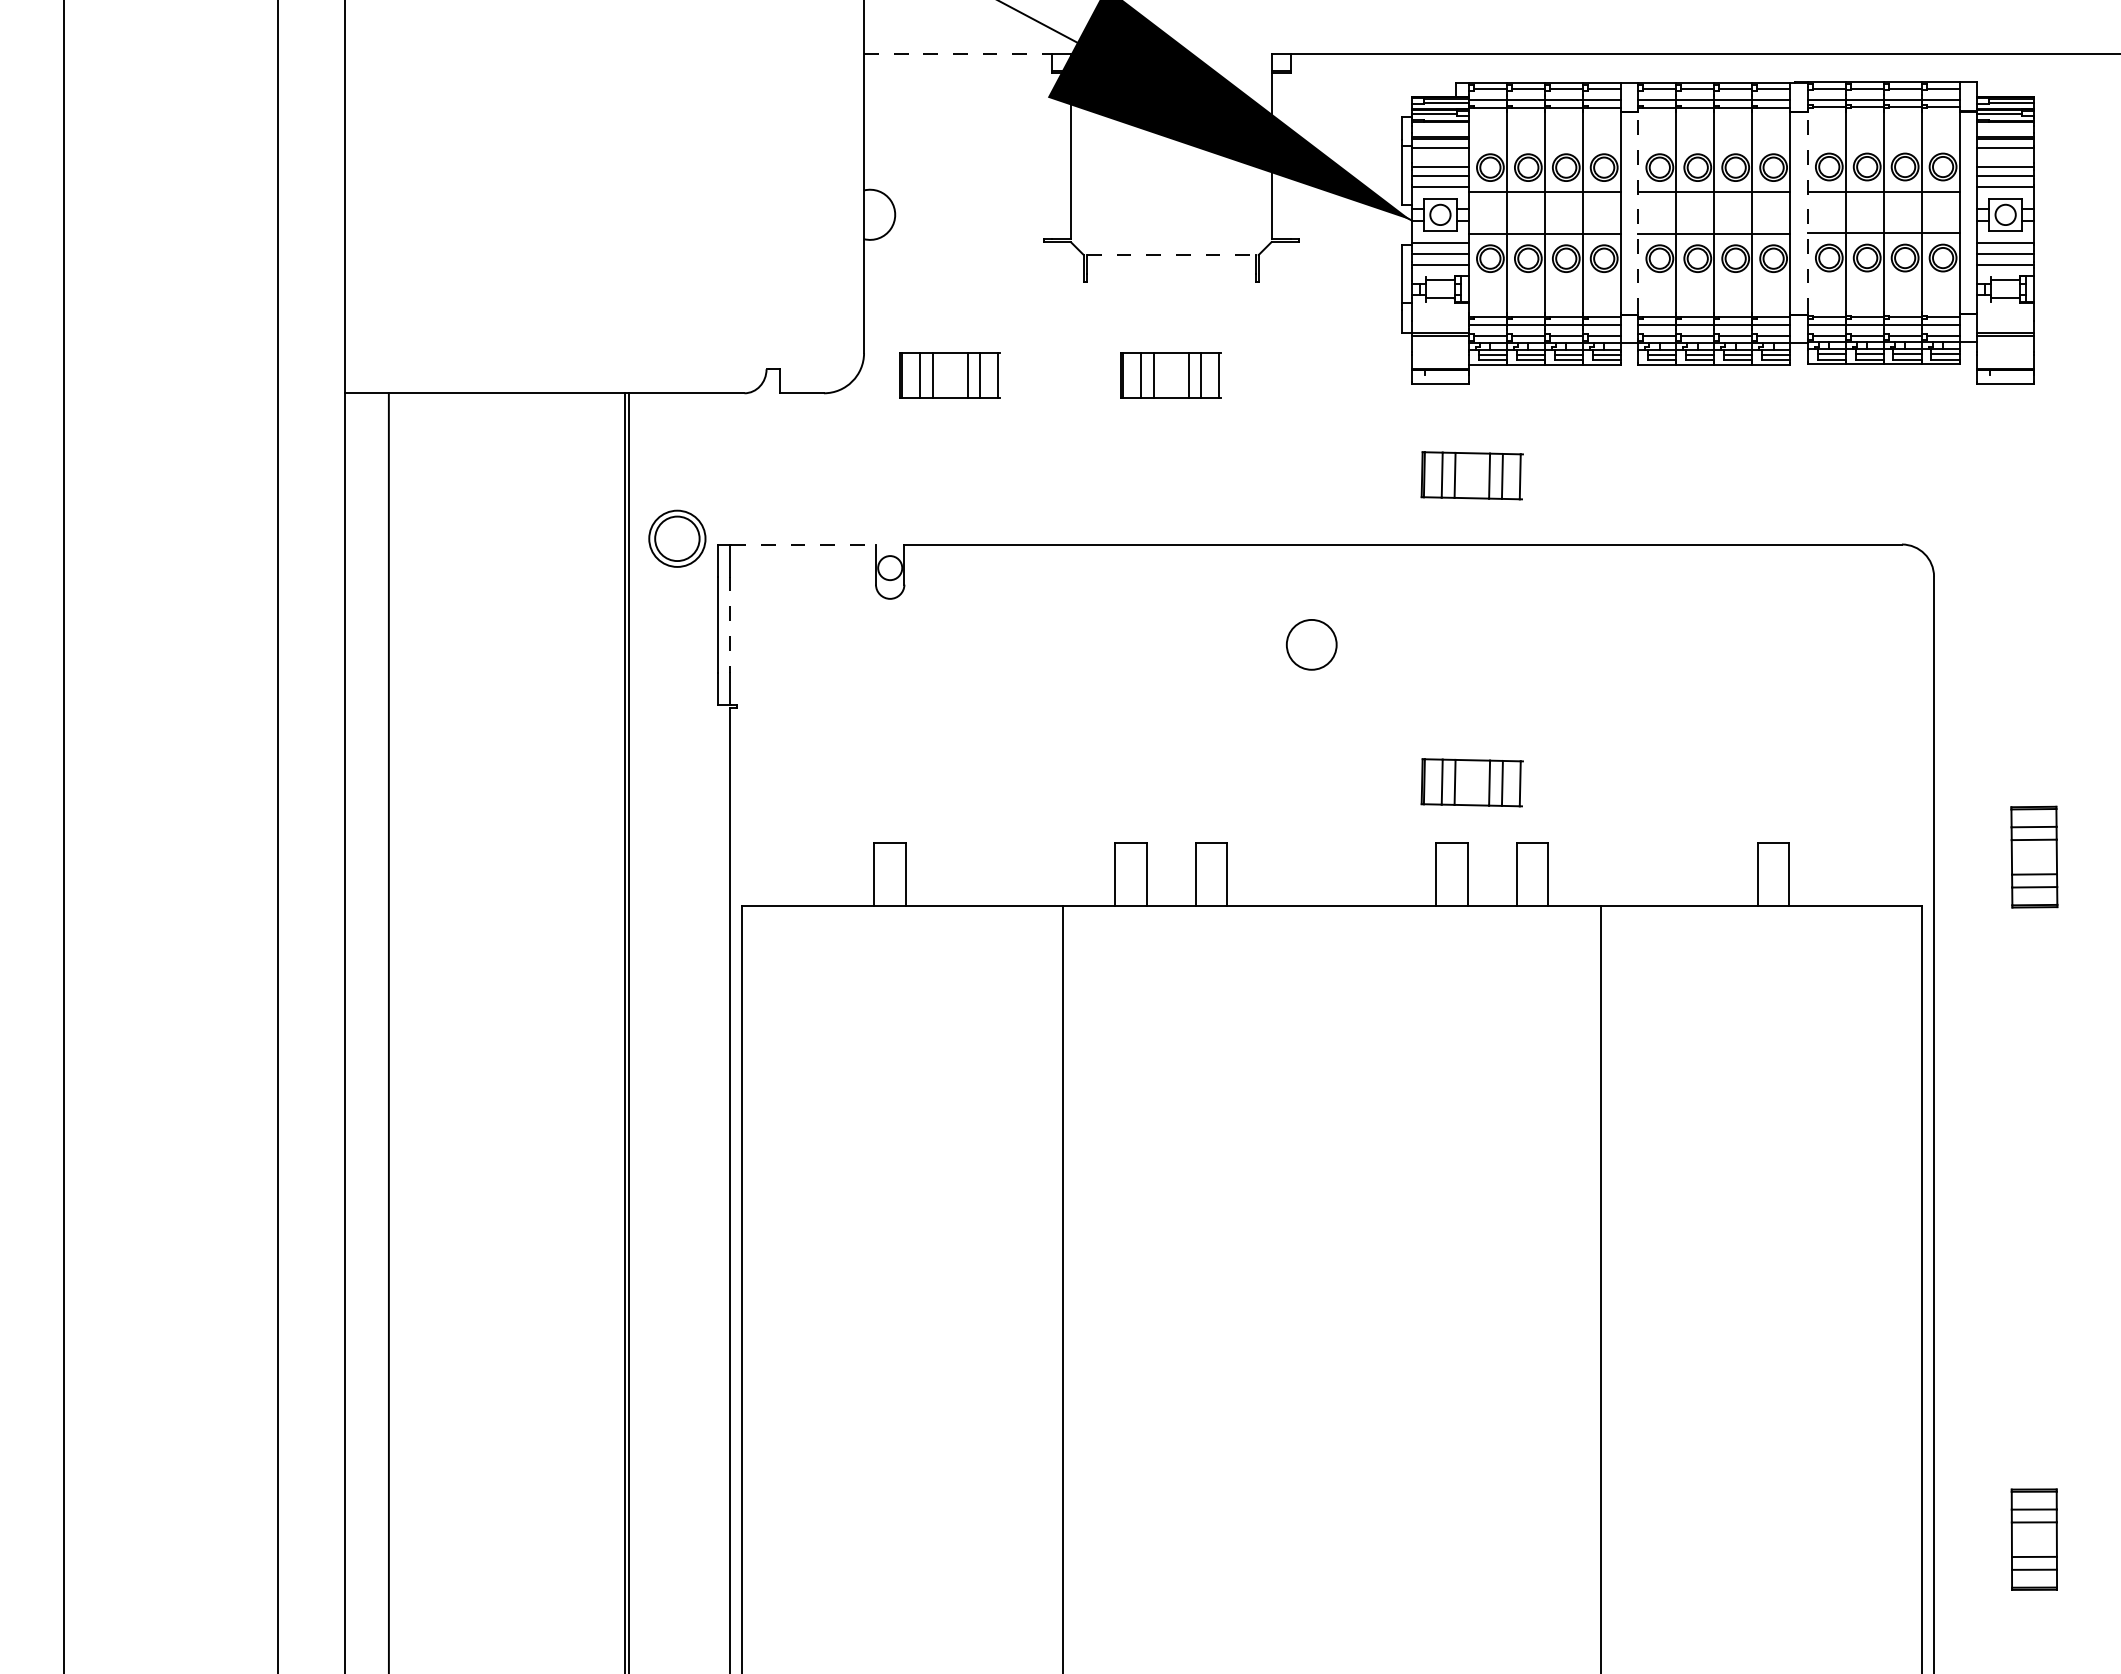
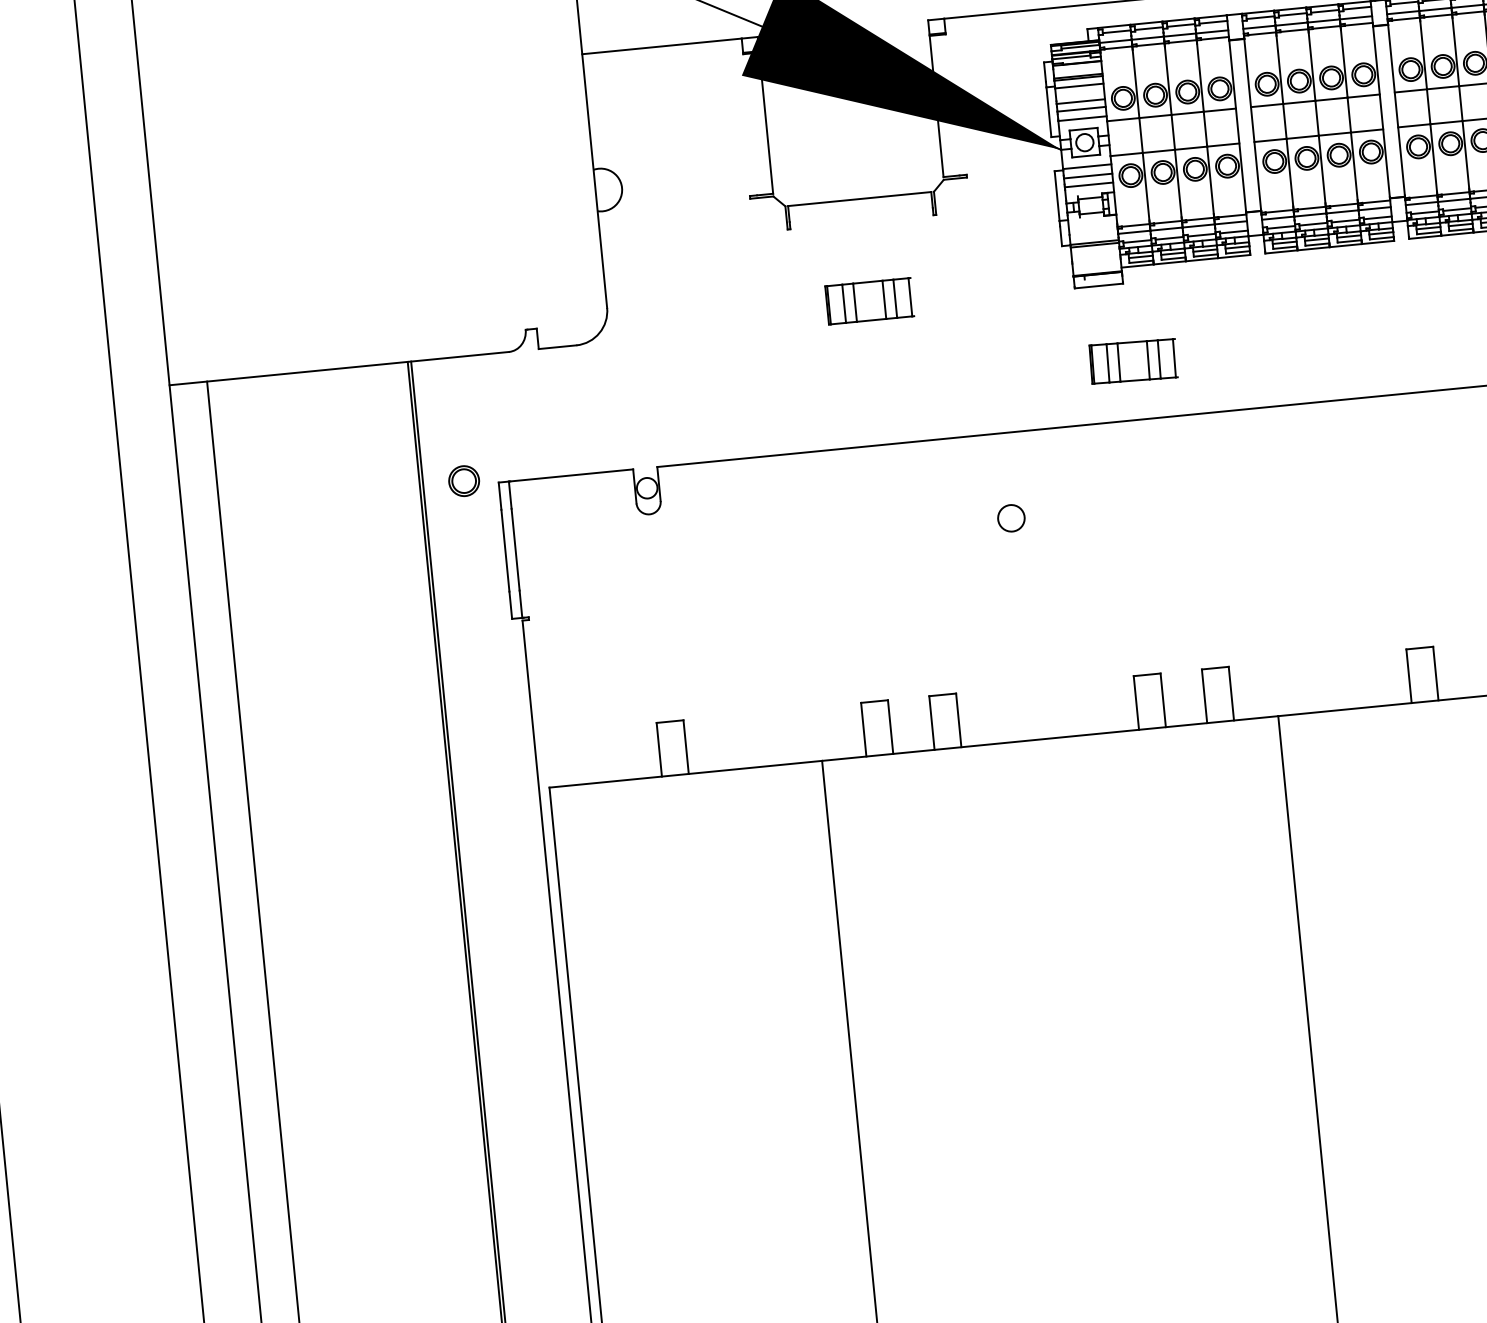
line: (958, 54) -> (662, 46), dashed -> solid
line: (1638, 212) -> (1252, 124), dashed -> solid
line: (1807, 212) -> (1396, 110), dashed -> solid
line: (1171, 254) -> (859, 198), dashed -> solid
part: (949, 375) -> (681, 319), removed
part: (677, 538) -> (464, 480), size x0.62
line: (804, 544) -> (572, 475), dashed -> solid
line: (729, 625) -> (515, 550), dashed -> solid
circle: (1311, 644) -> (1011, 518), size x0.62
part: (1471, 782) -> (1158, 621), removed

